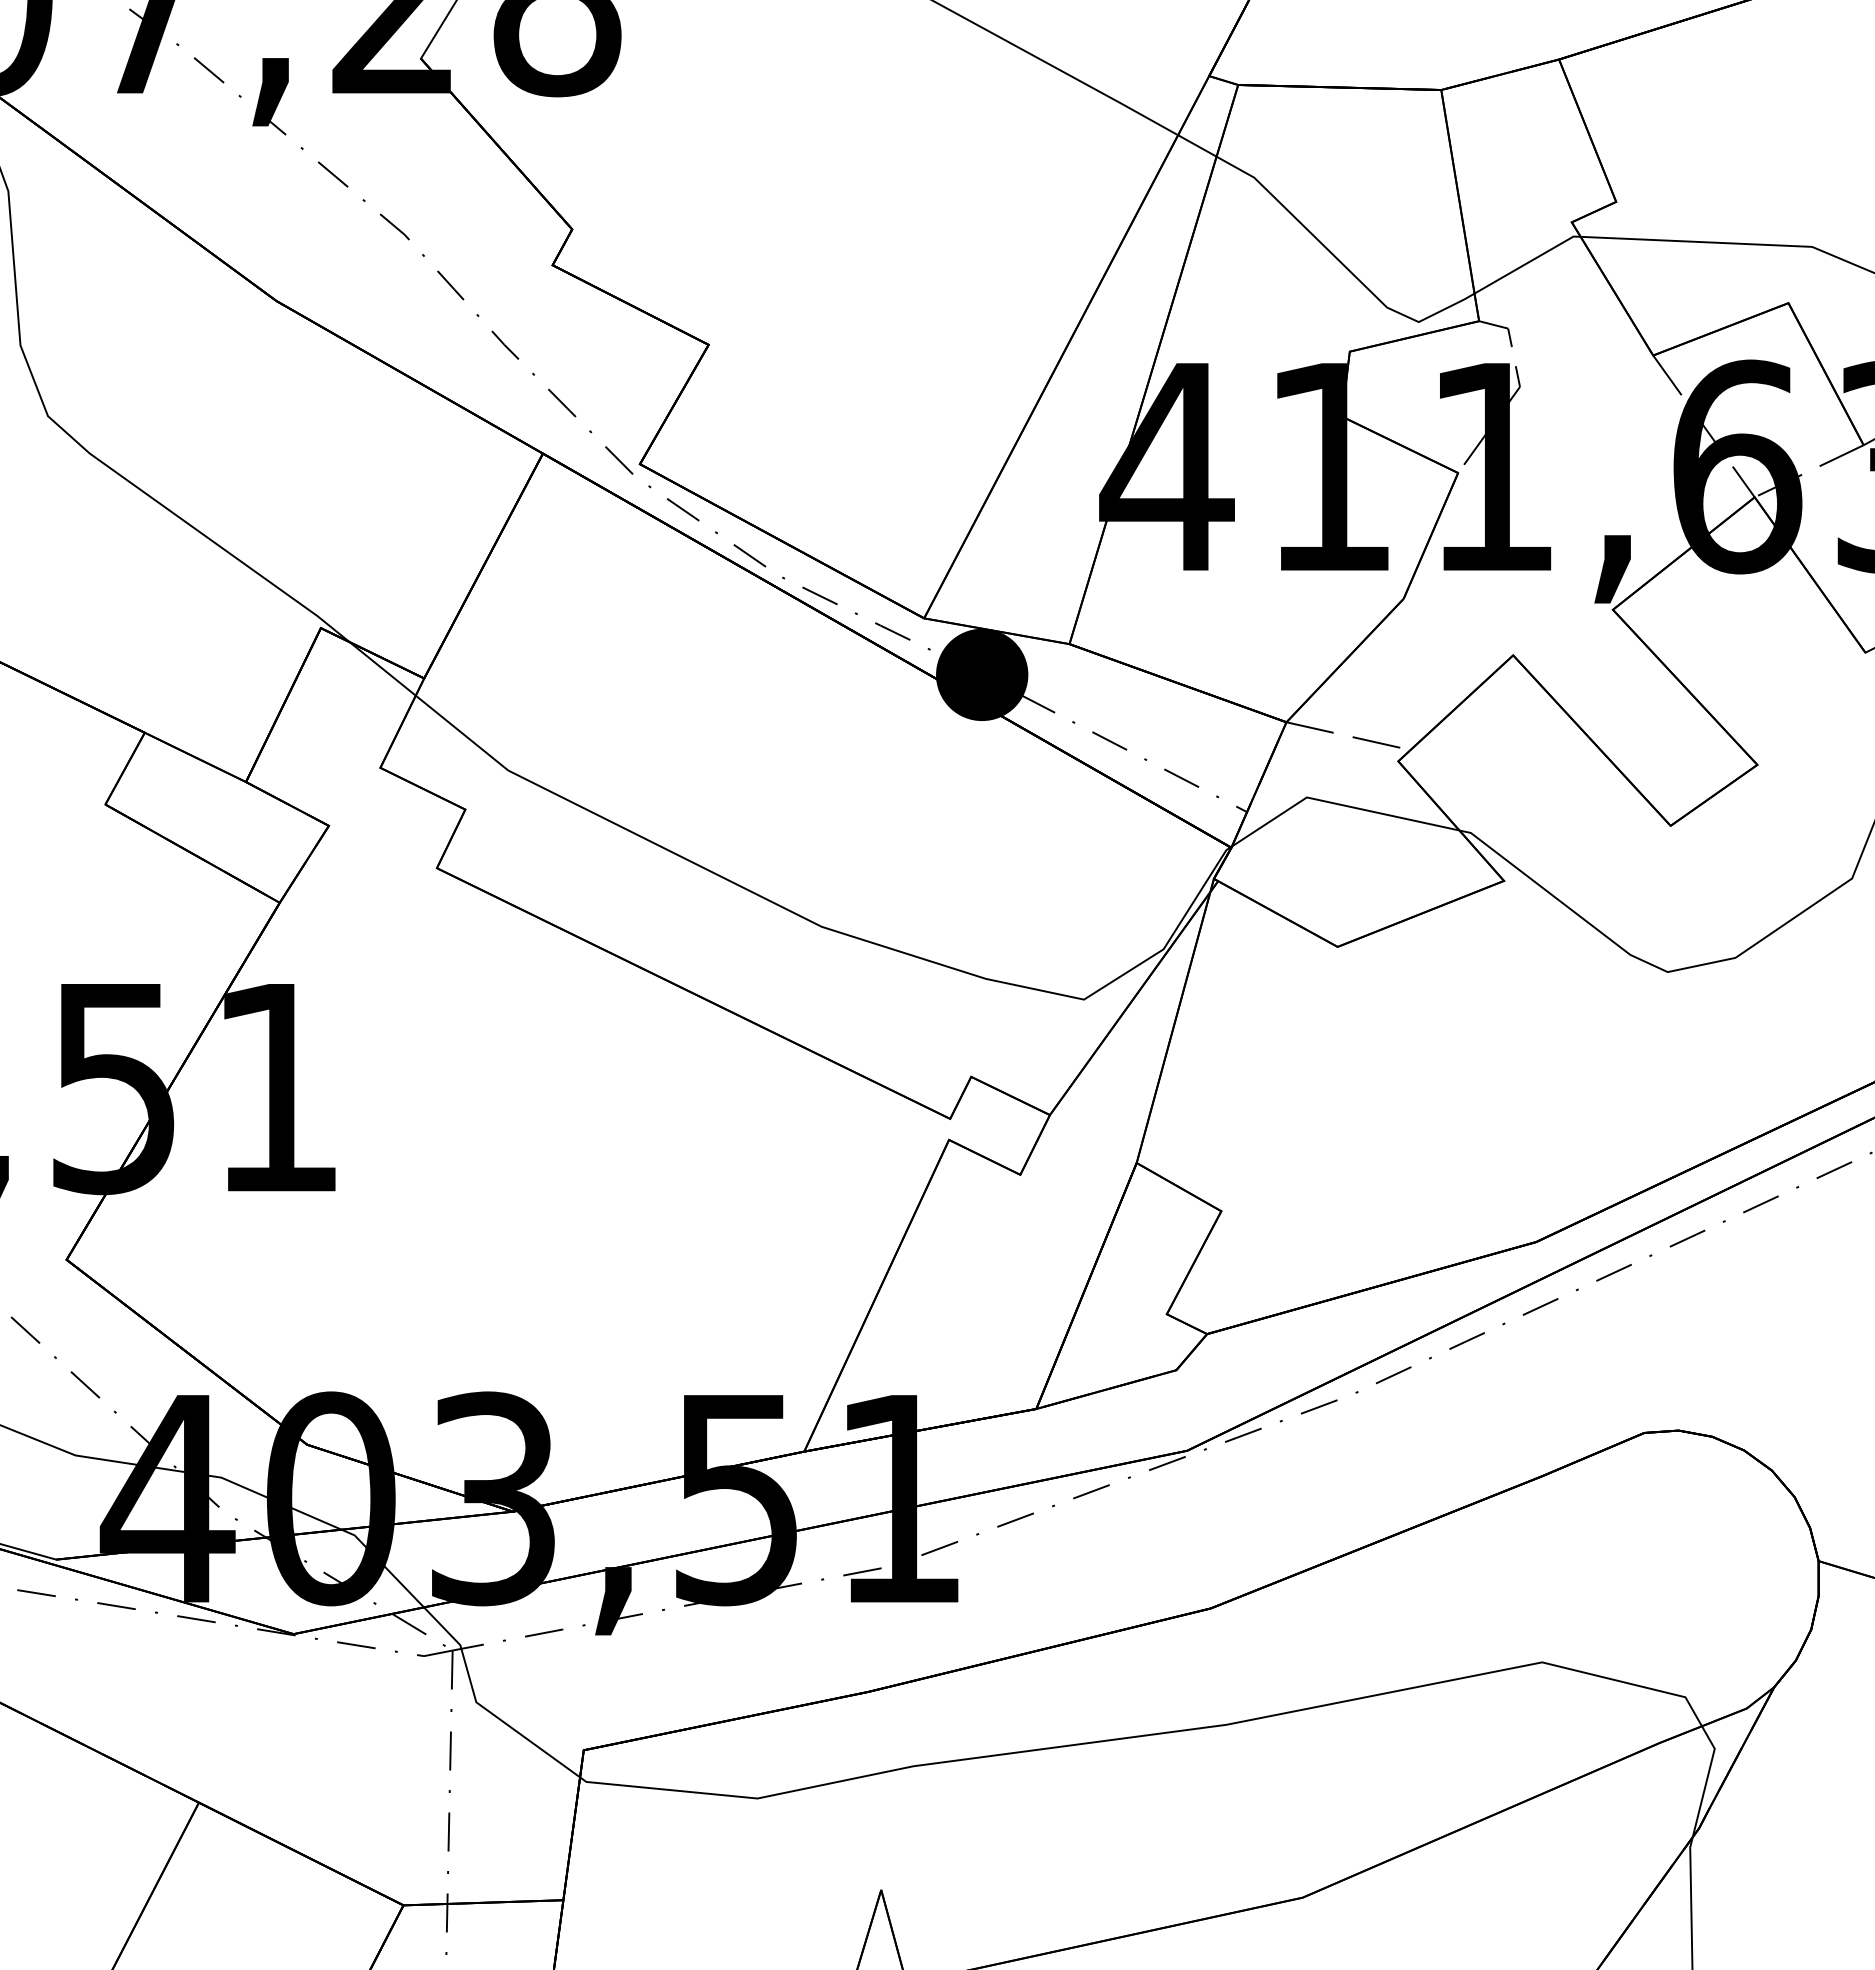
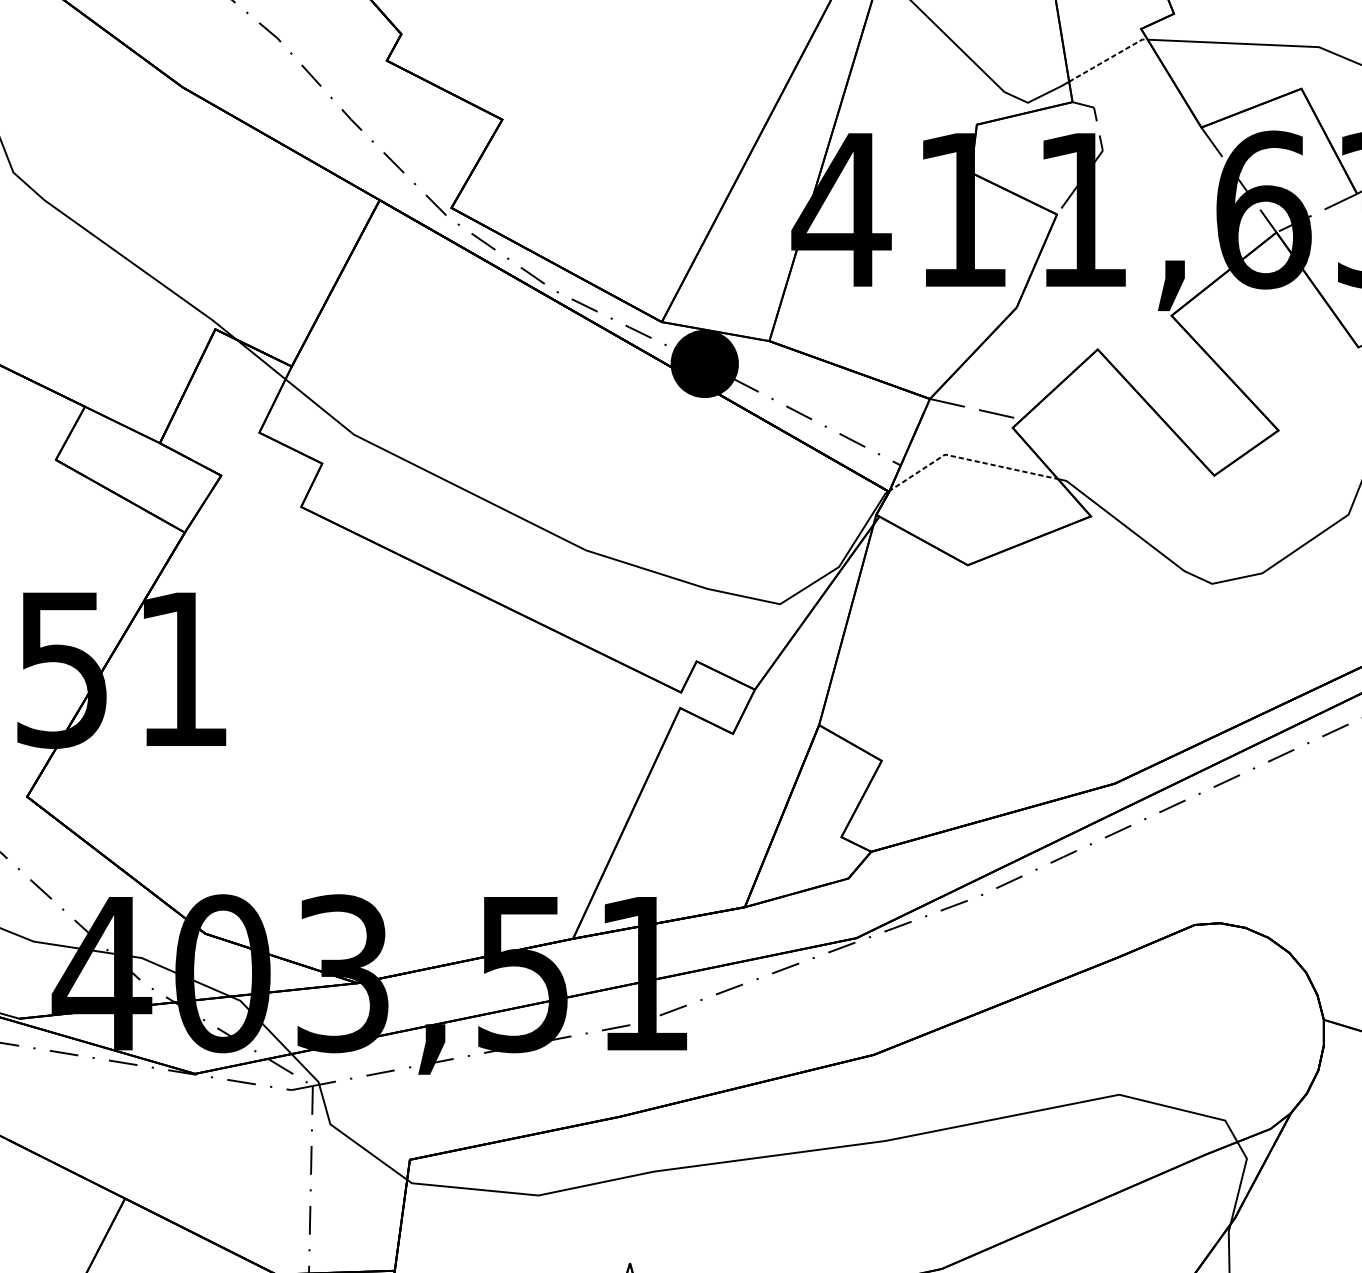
line: (1527, 262) -> (1108, 58), solid -> dashed
line: (1337, 804) -> (967, 459), solid -> dashed

